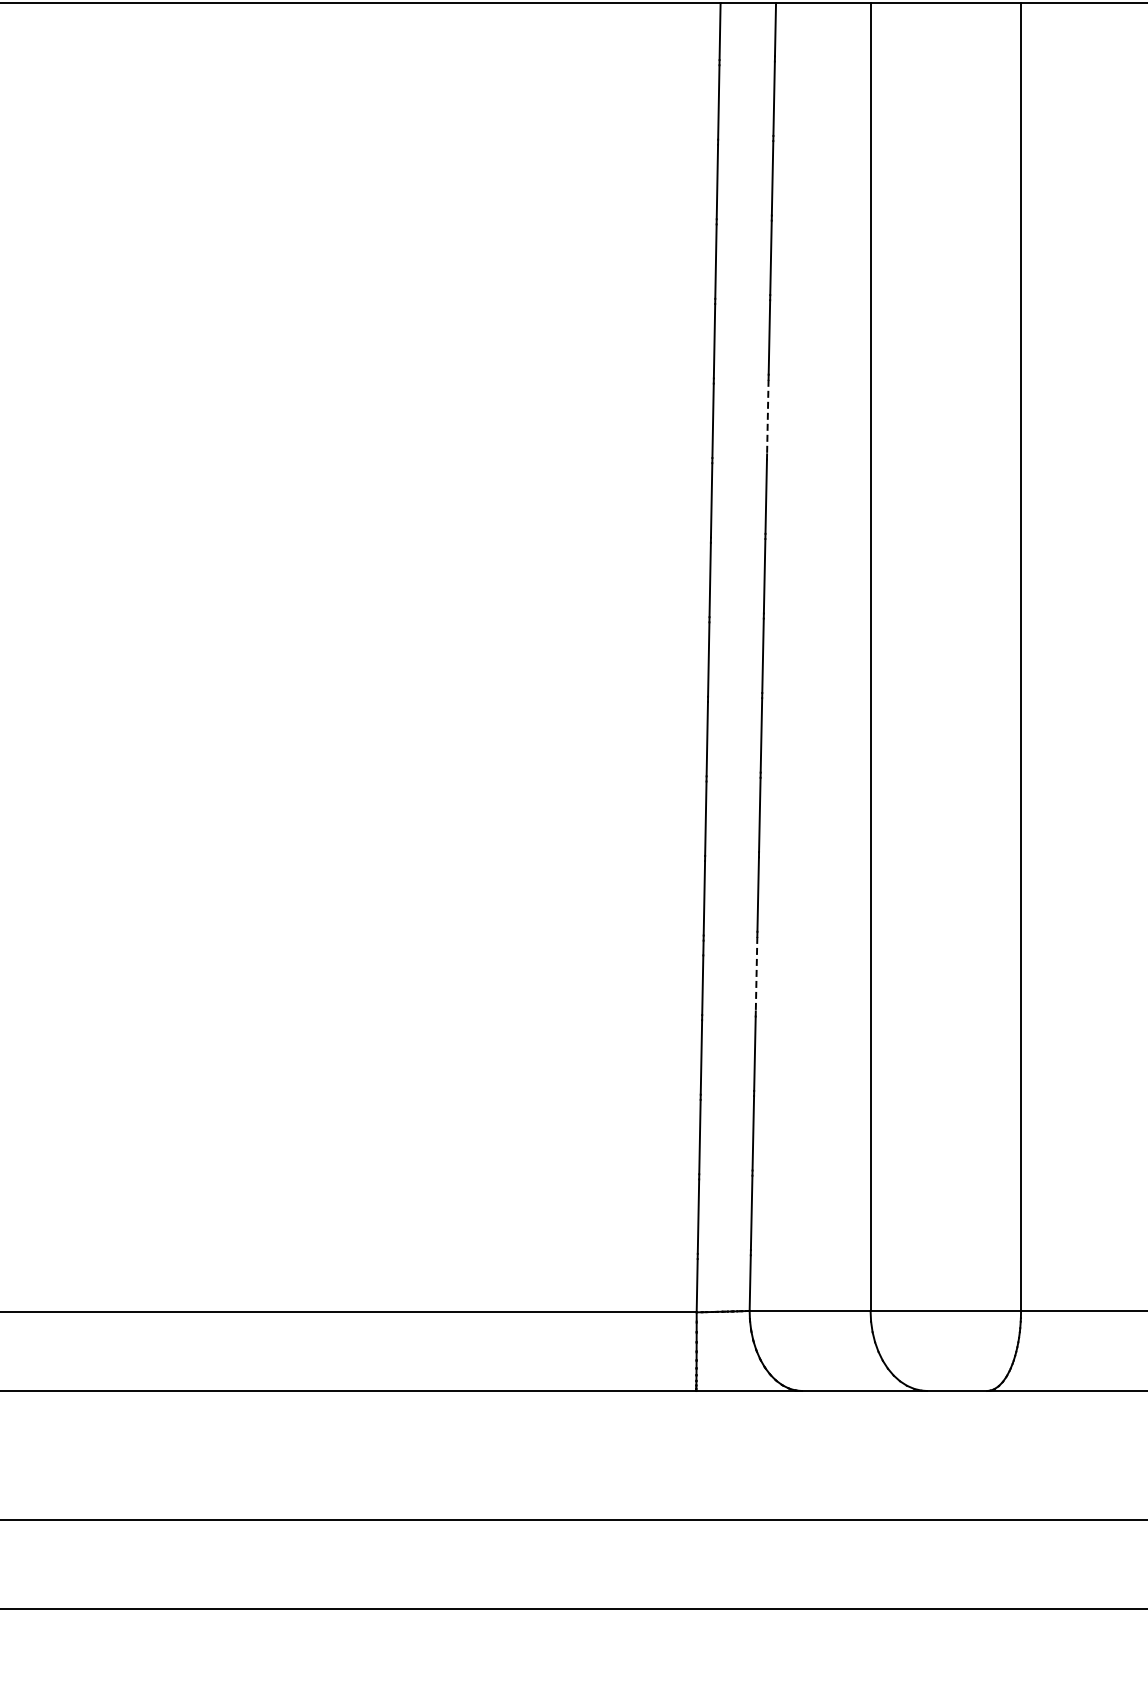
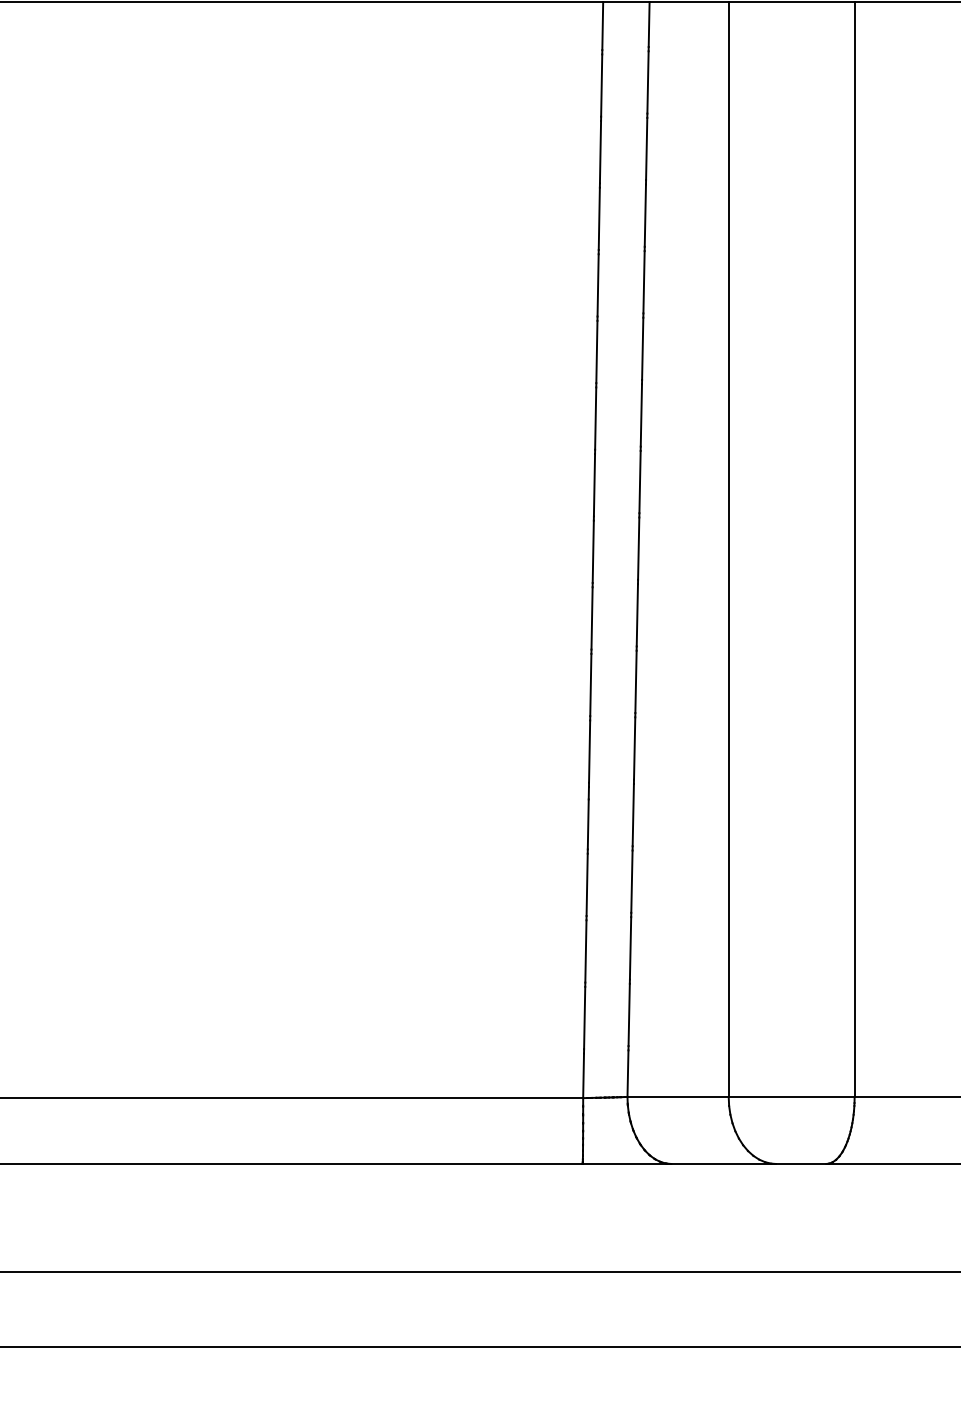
line: (767, 417) -> (642, 349), dashed -> solid
line: (756, 974) -> (633, 815), dashed -> solid

